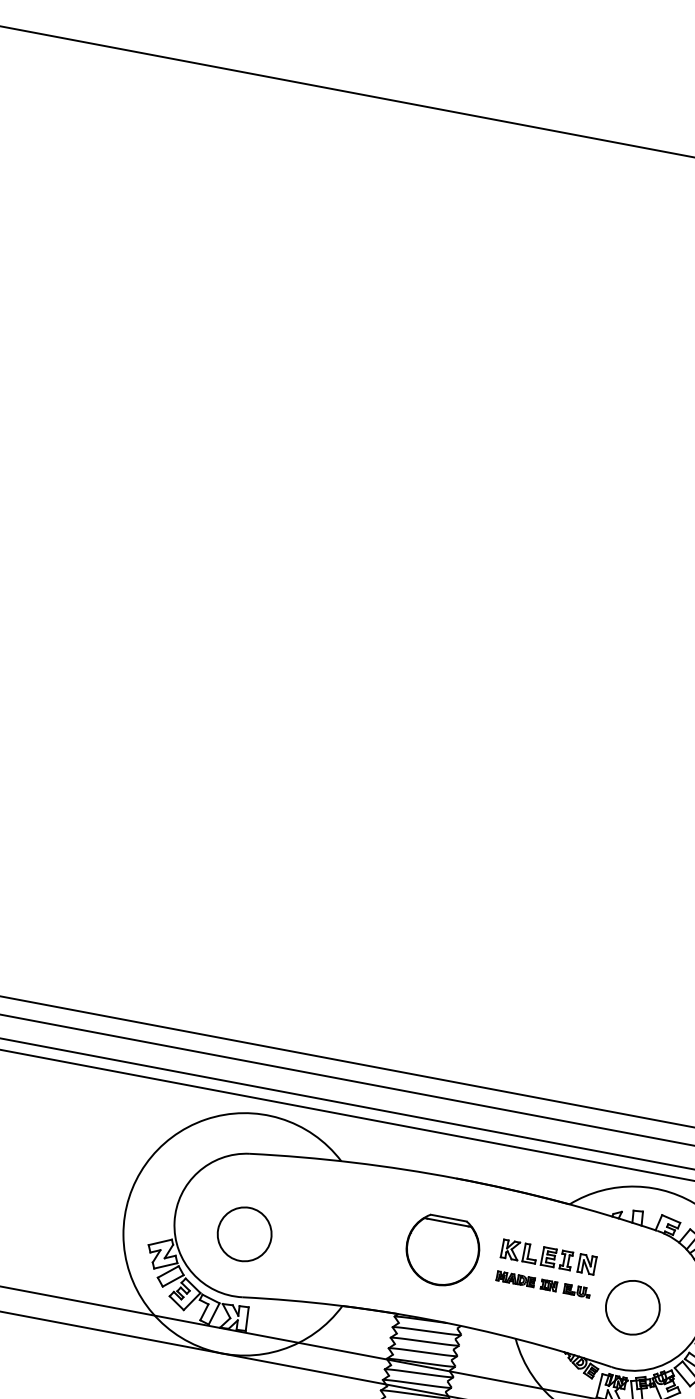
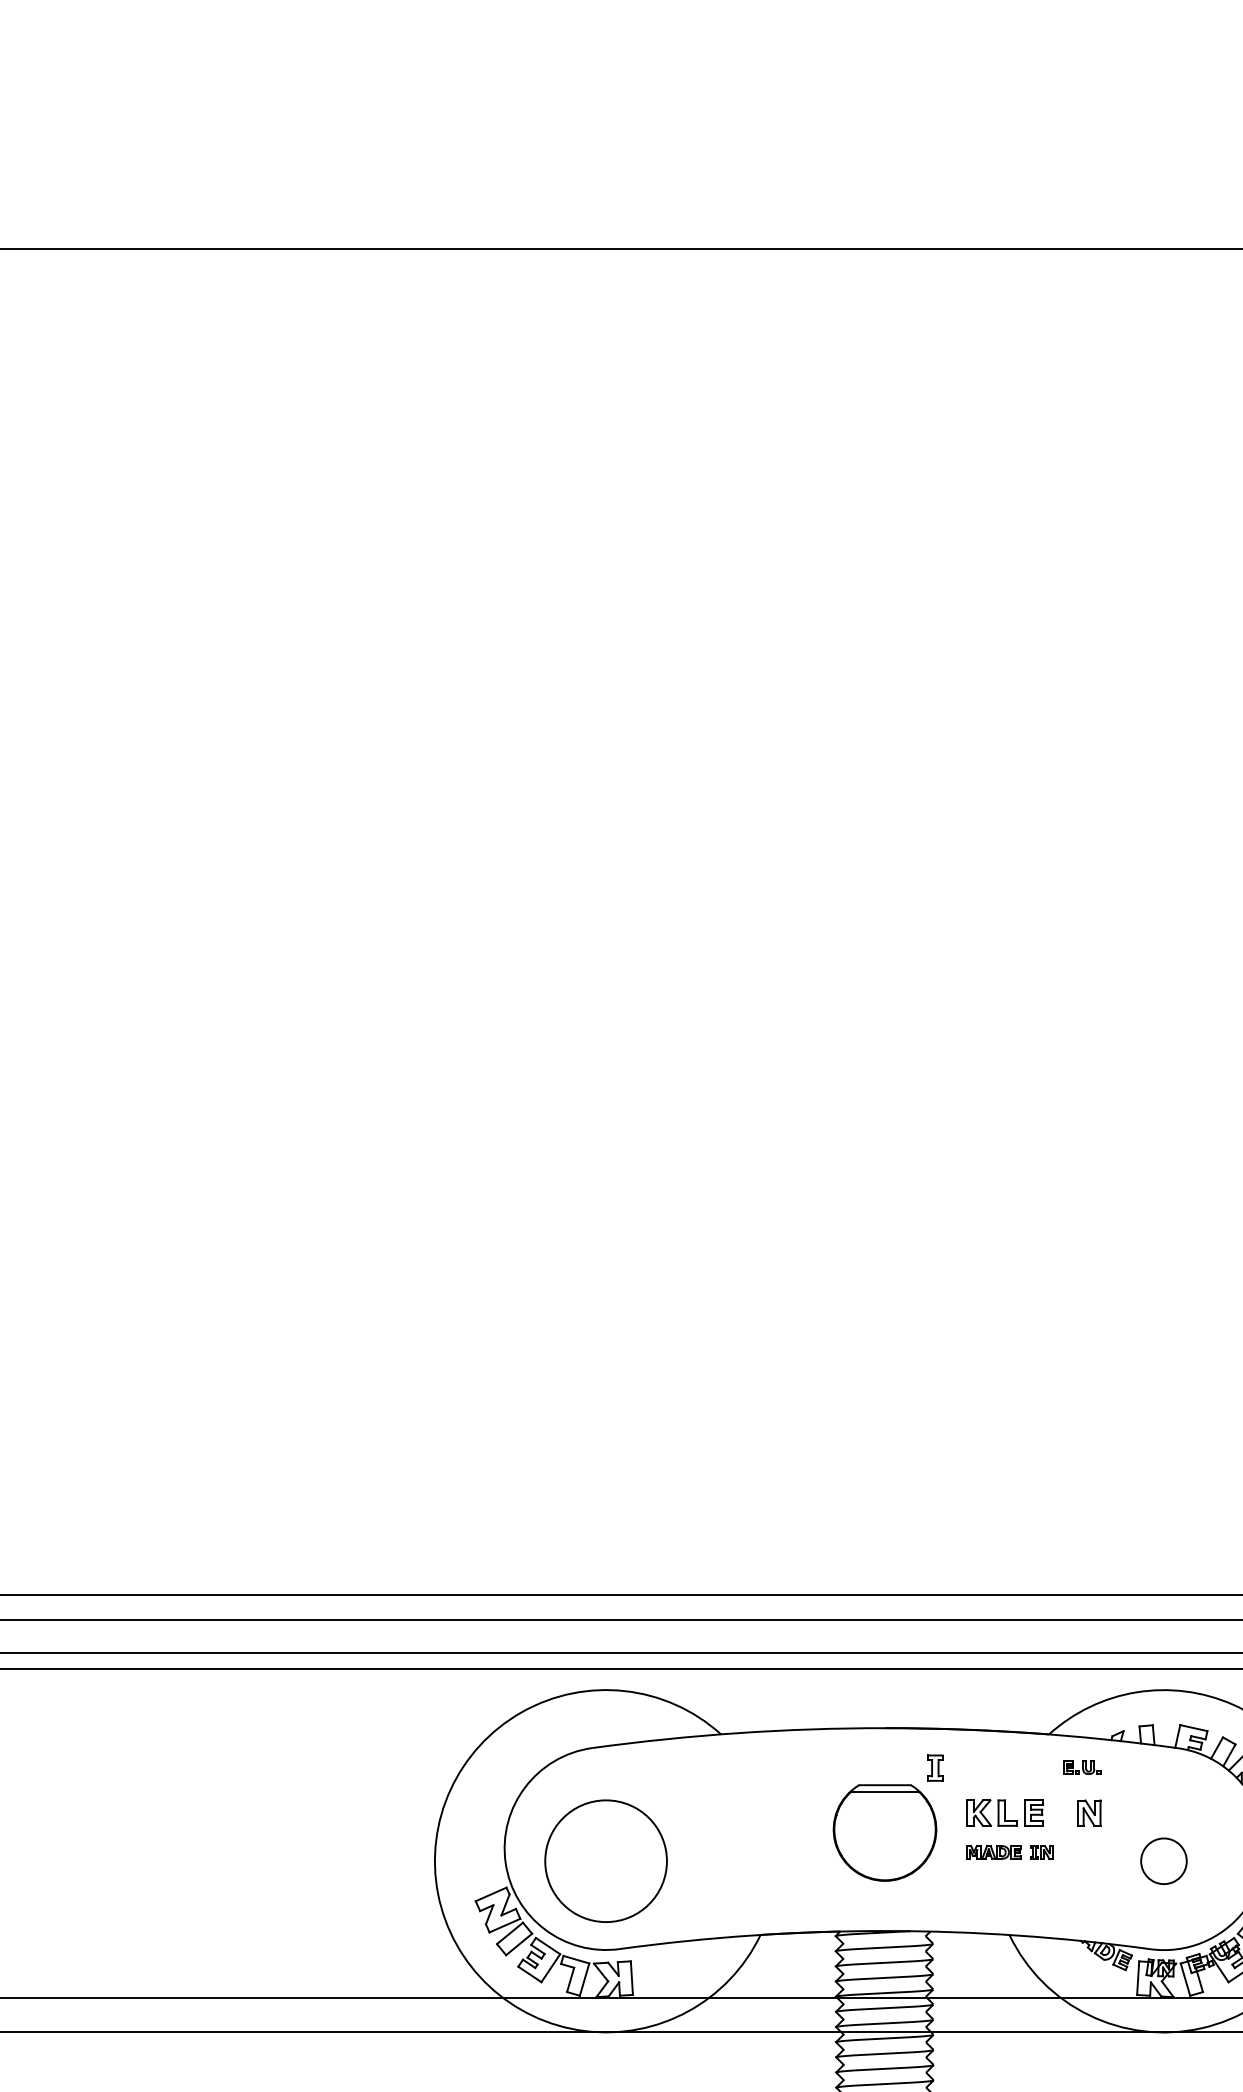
circle: (244, 1234) -> (606, 1861), size x1.6
part: (566, 1260) -> (935, 1767), moved
part: (577, 1290) -> (1082, 1767), moved
circle: (632, 1307) -> (1163, 1861), size x0.6

